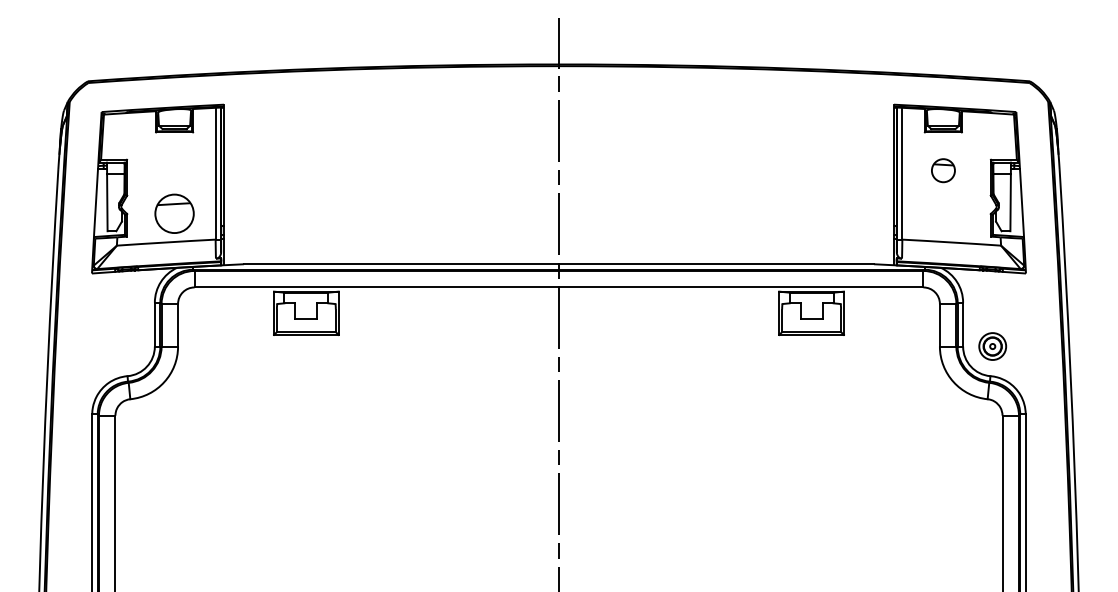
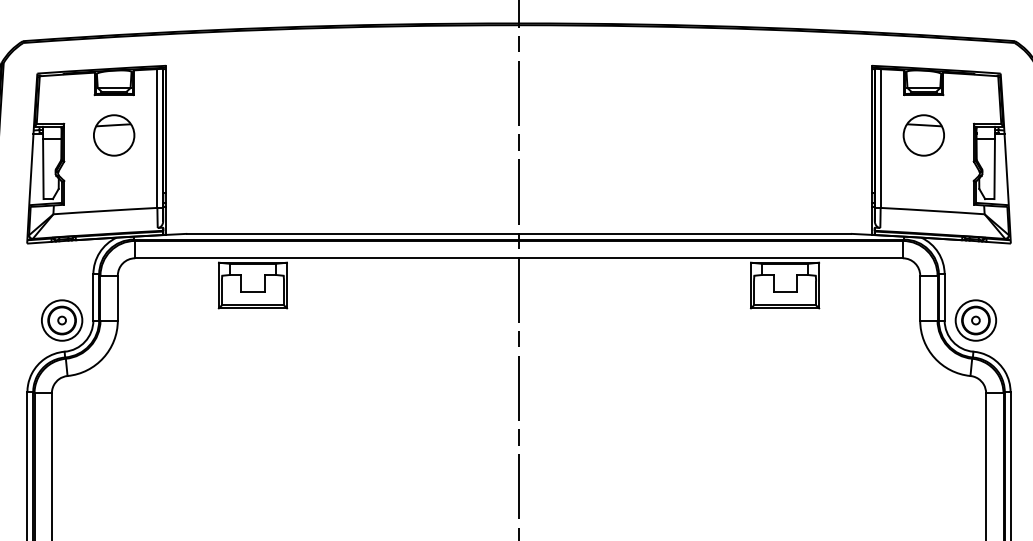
part: (943, 170) -> (923, 135), size x1.67
part: (174, 213) -> (114, 135), moved
part: (125, 346) -> (62, 320), added
part: (992, 346) -> (975, 320), size x1.43

